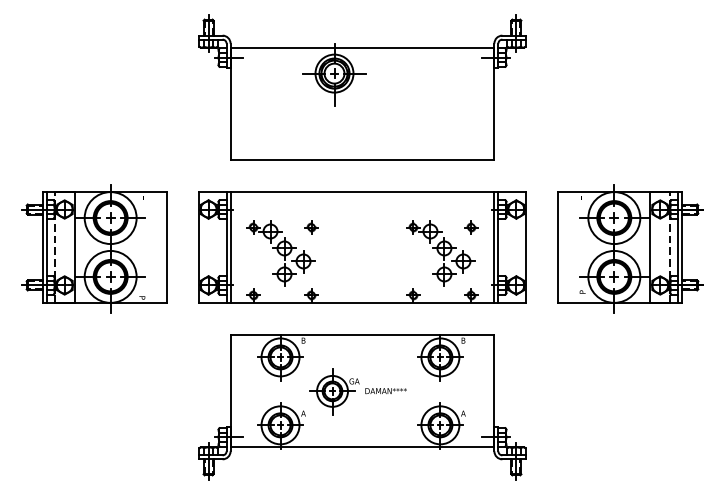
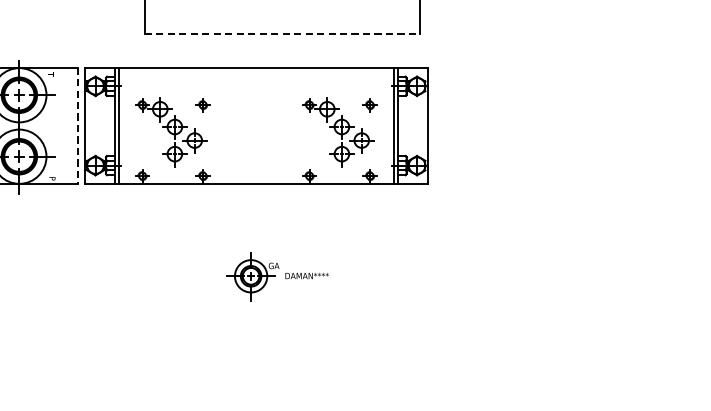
line: (362, 159) -> (282, 34), solid -> dashed
line: (166, 247) -> (77, 125), solid -> dashed
part: (362, 247) -> (256, 125), moved
part: (630, 248) -> (562, 127), removed
part: (362, 407) -> (282, 293), removed

